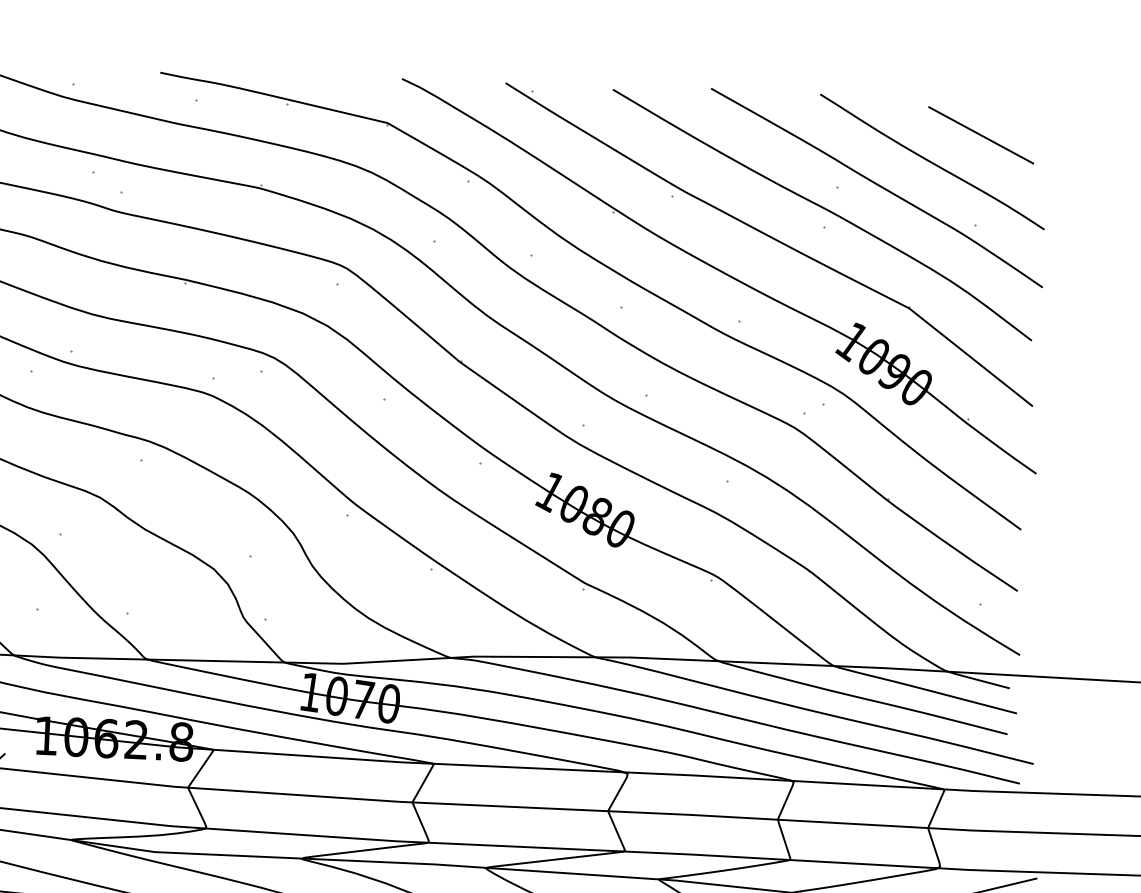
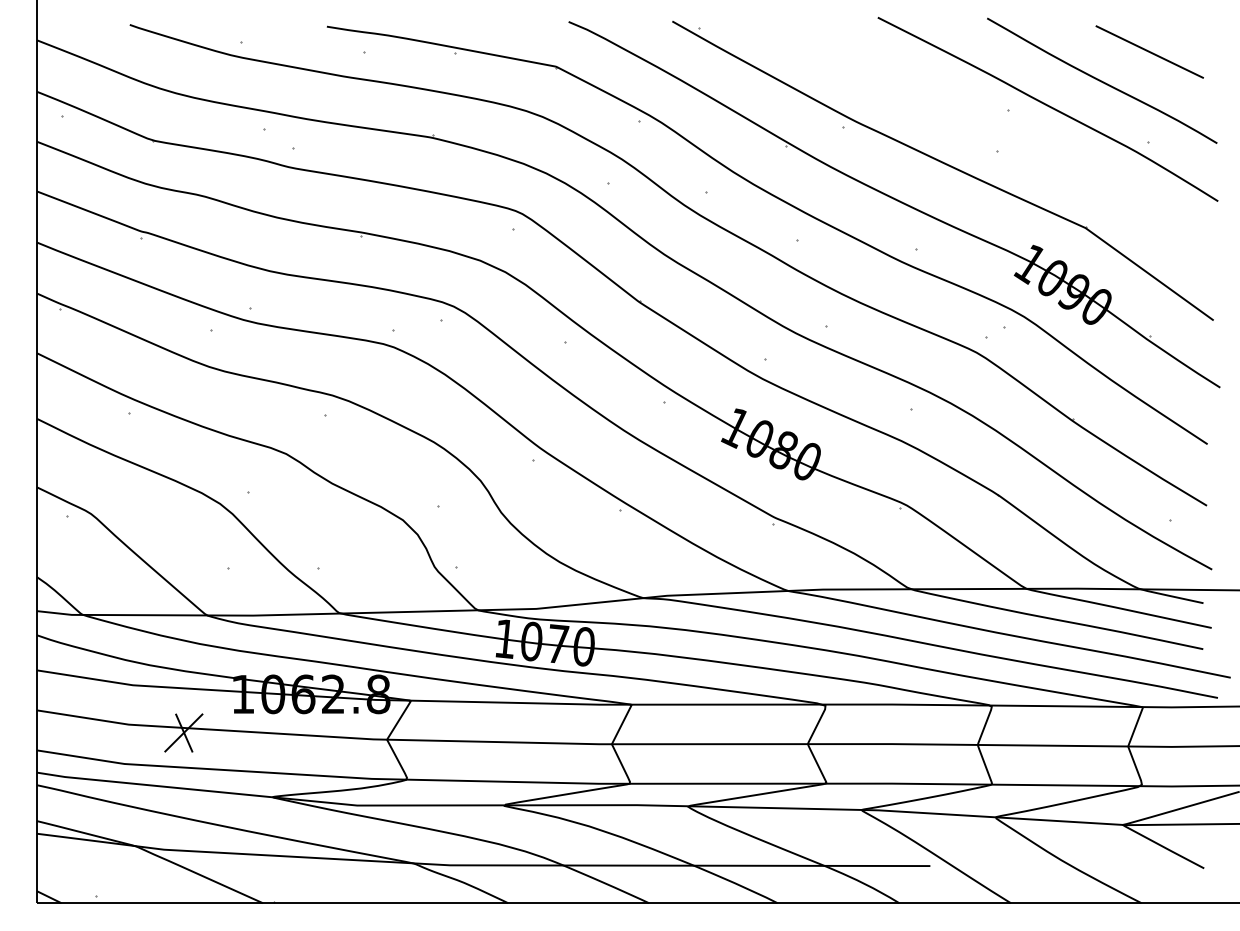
curve: (824, 209) -> (996, 133), removed

